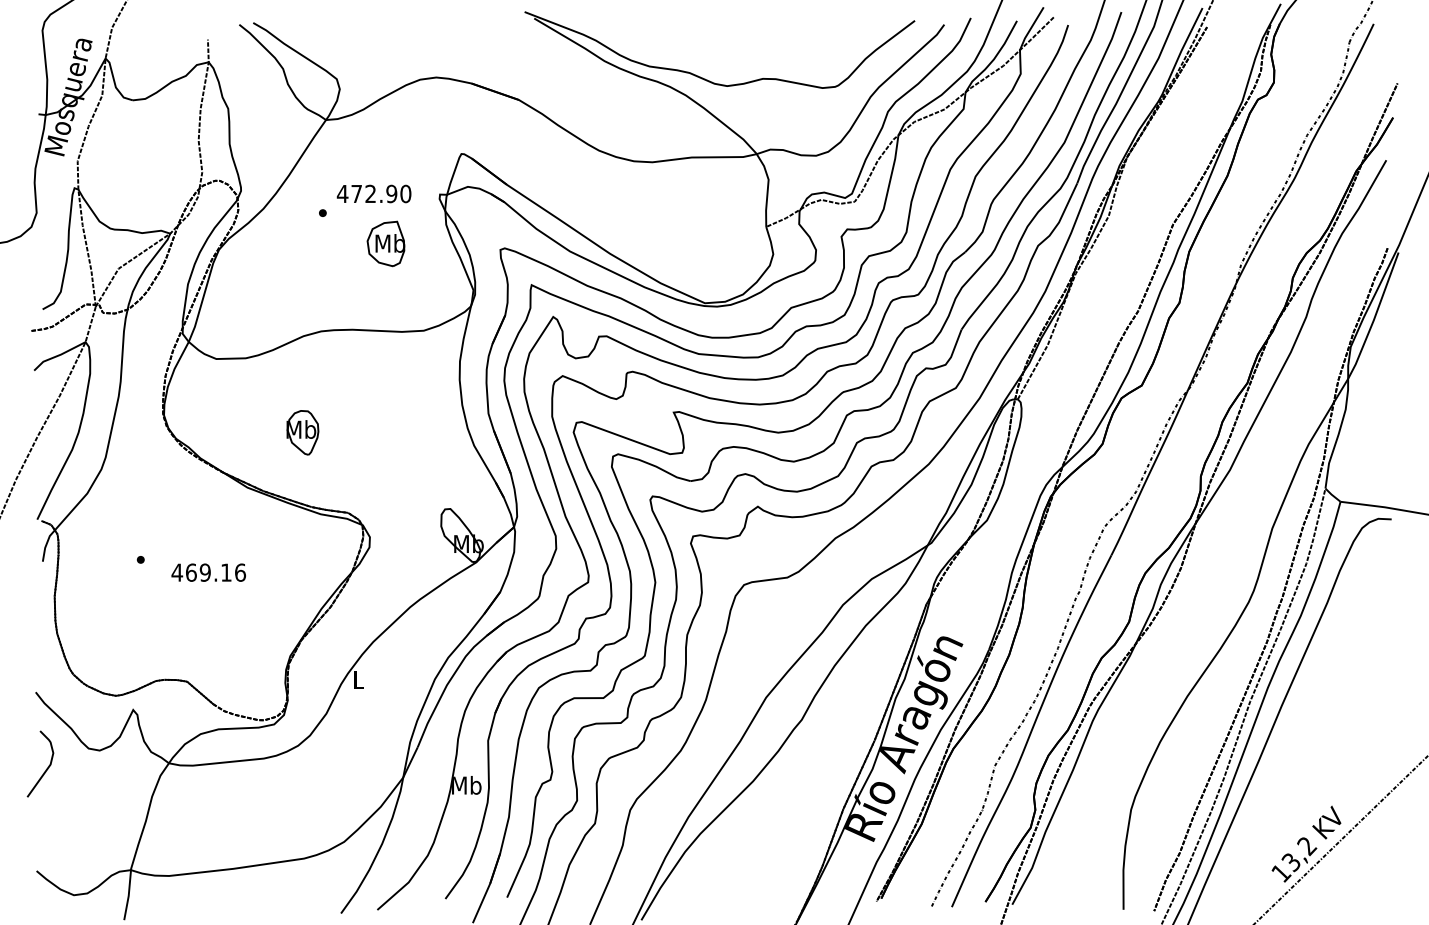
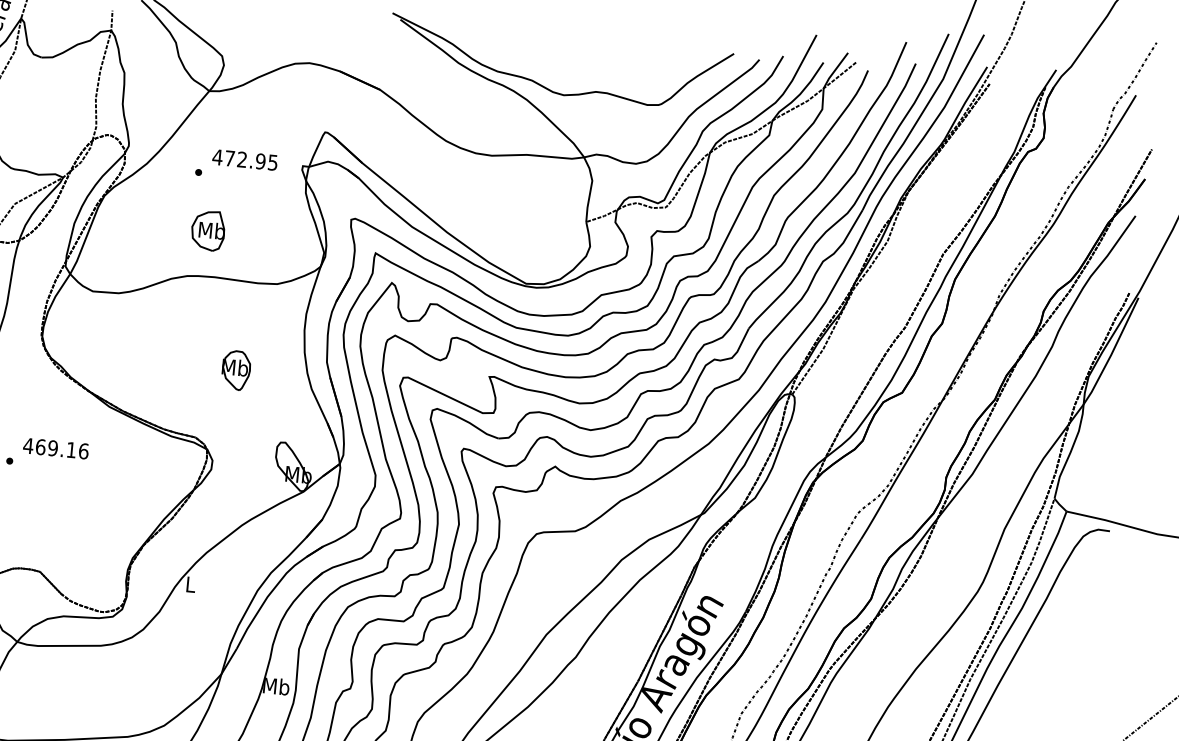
text: (405, 193) -> (272, 162), 472.90 -> 472.95
part: (385, 243) -> (207, 230), moved
part: (302, 432) -> (235, 370), moved
text: (208, 572) -> (55, 448), moved

